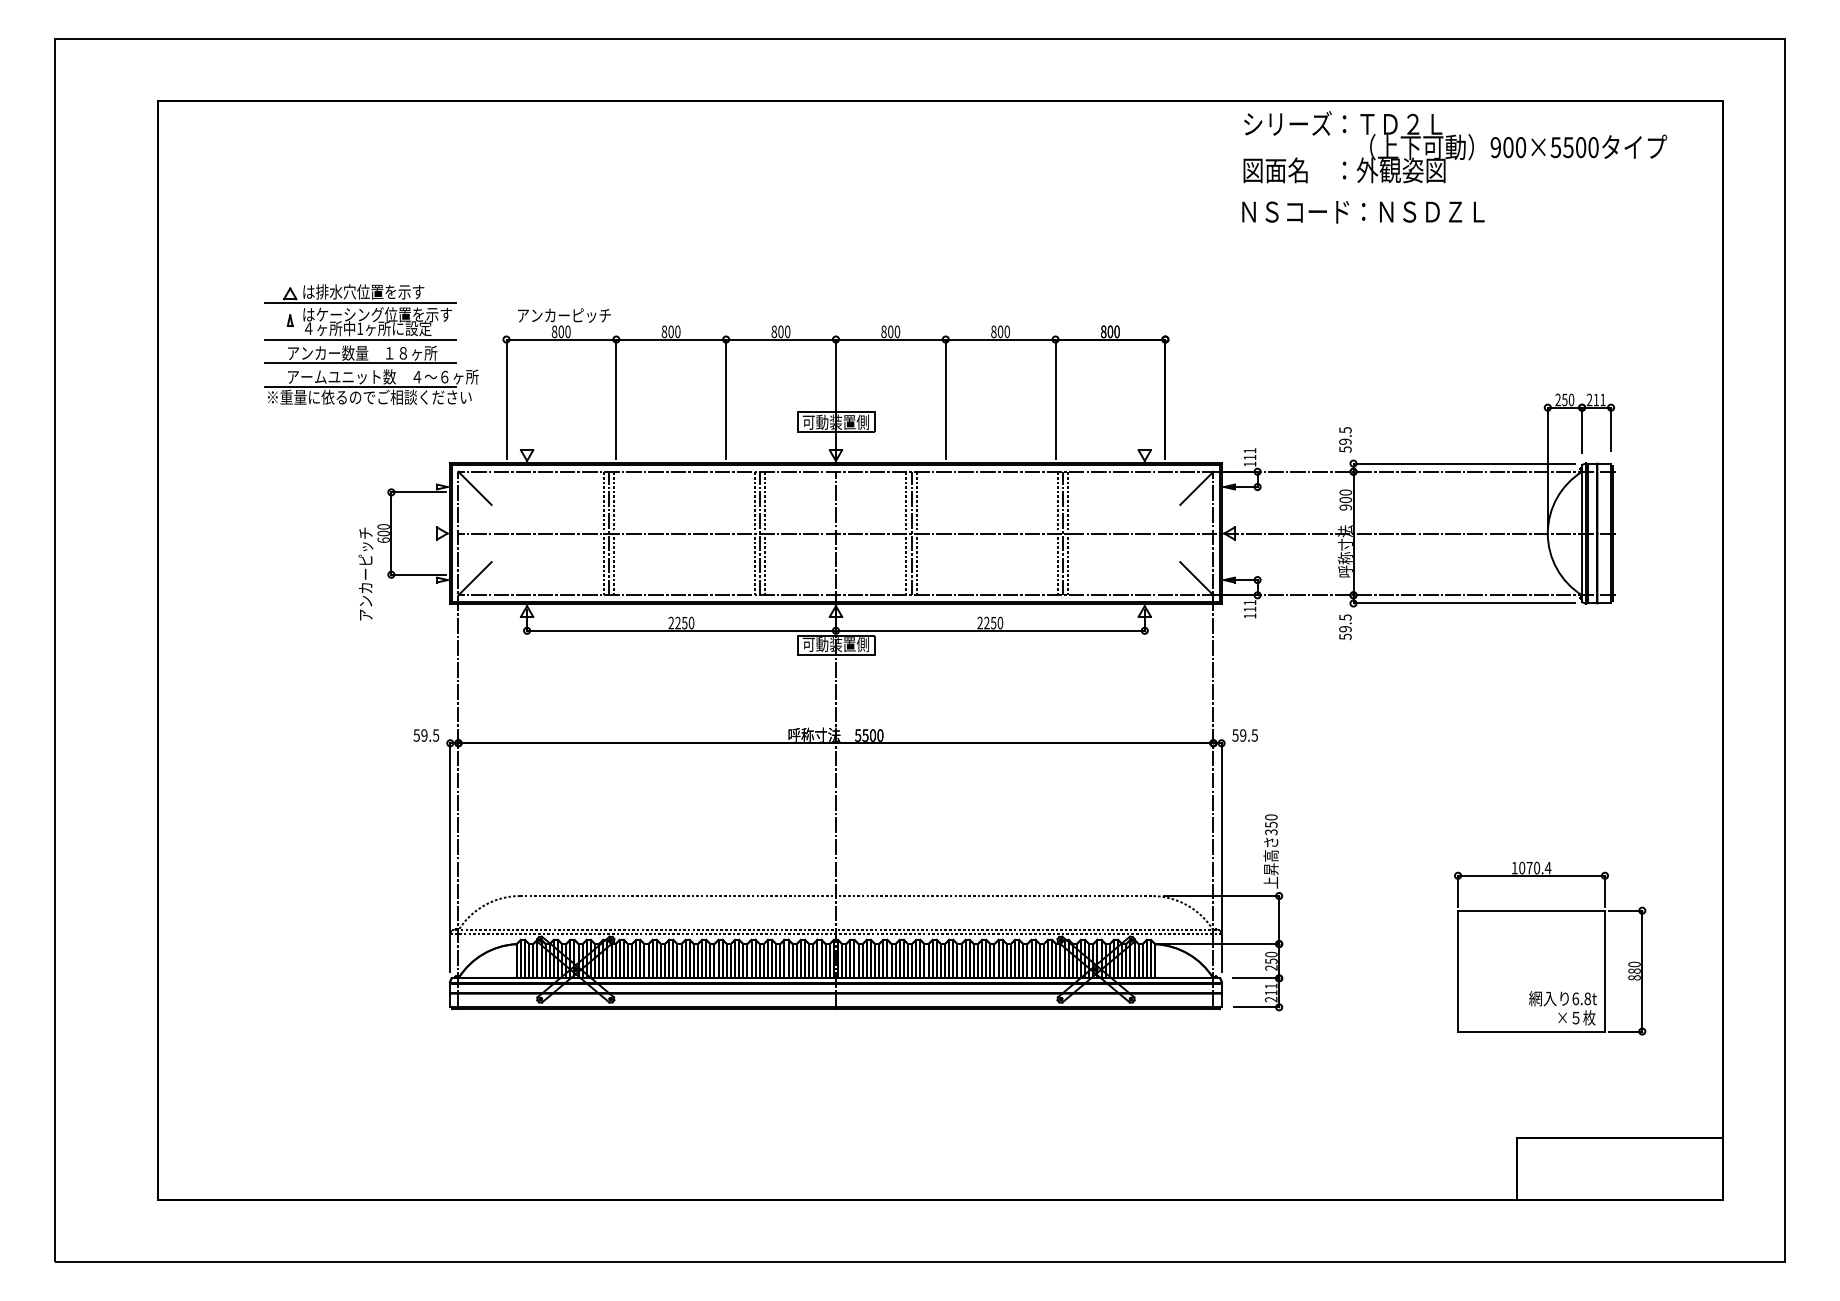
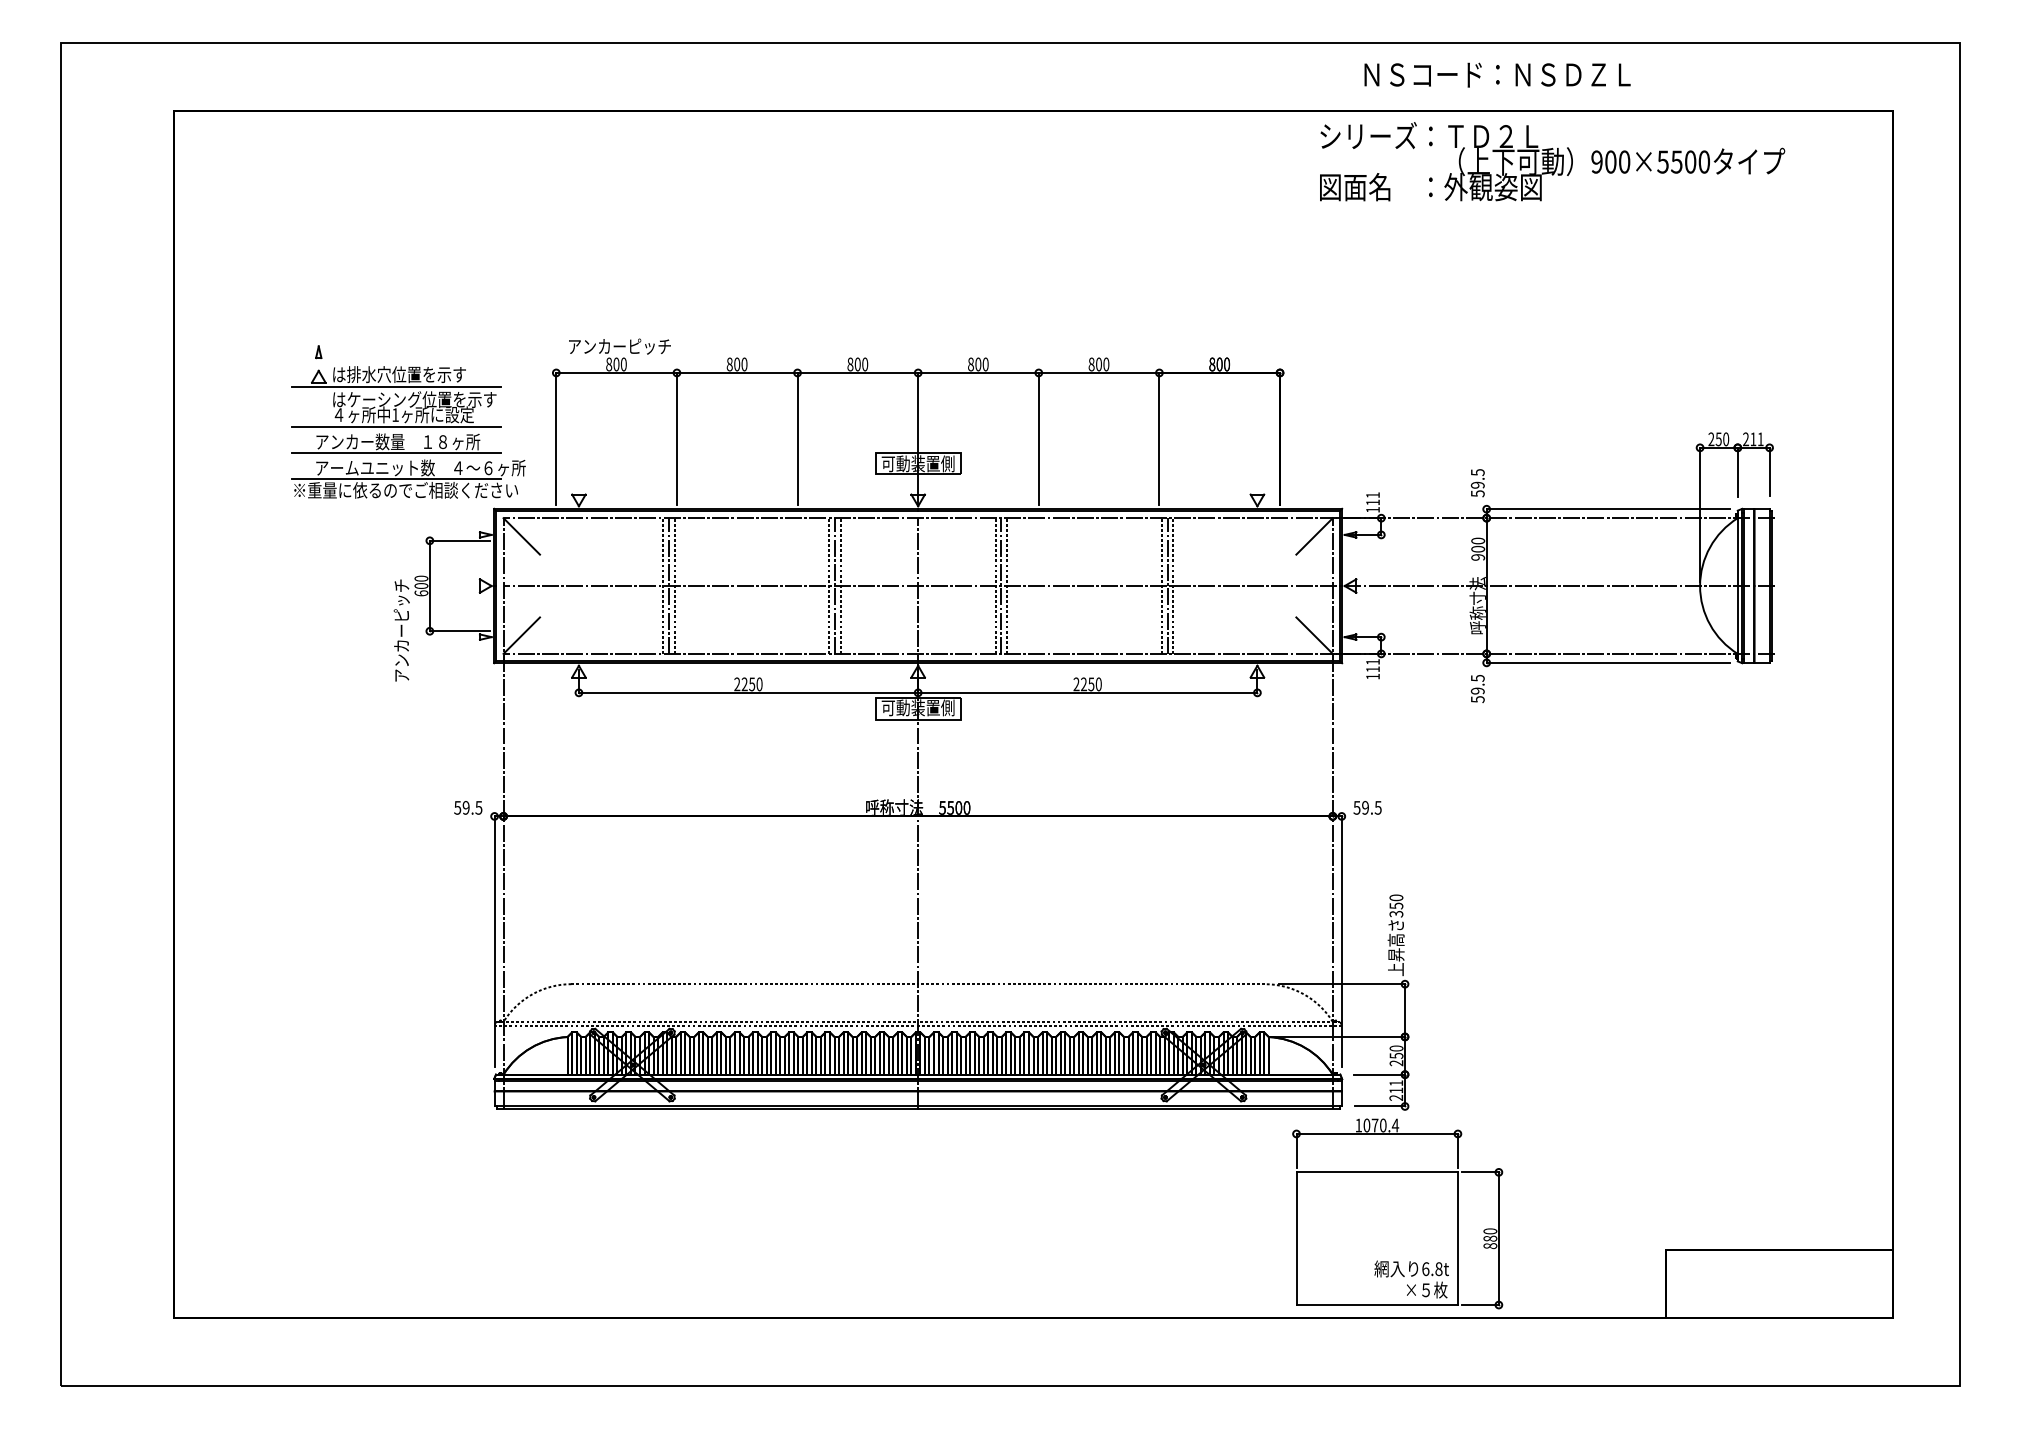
text: (1455, 147) -> (1552, 161), moved
text: (1363, 211) -> (1497, 74), moved
part: (371, 344) -> (408, 432), moved
part: (1549, 948) -> (1397, 1213), moved

